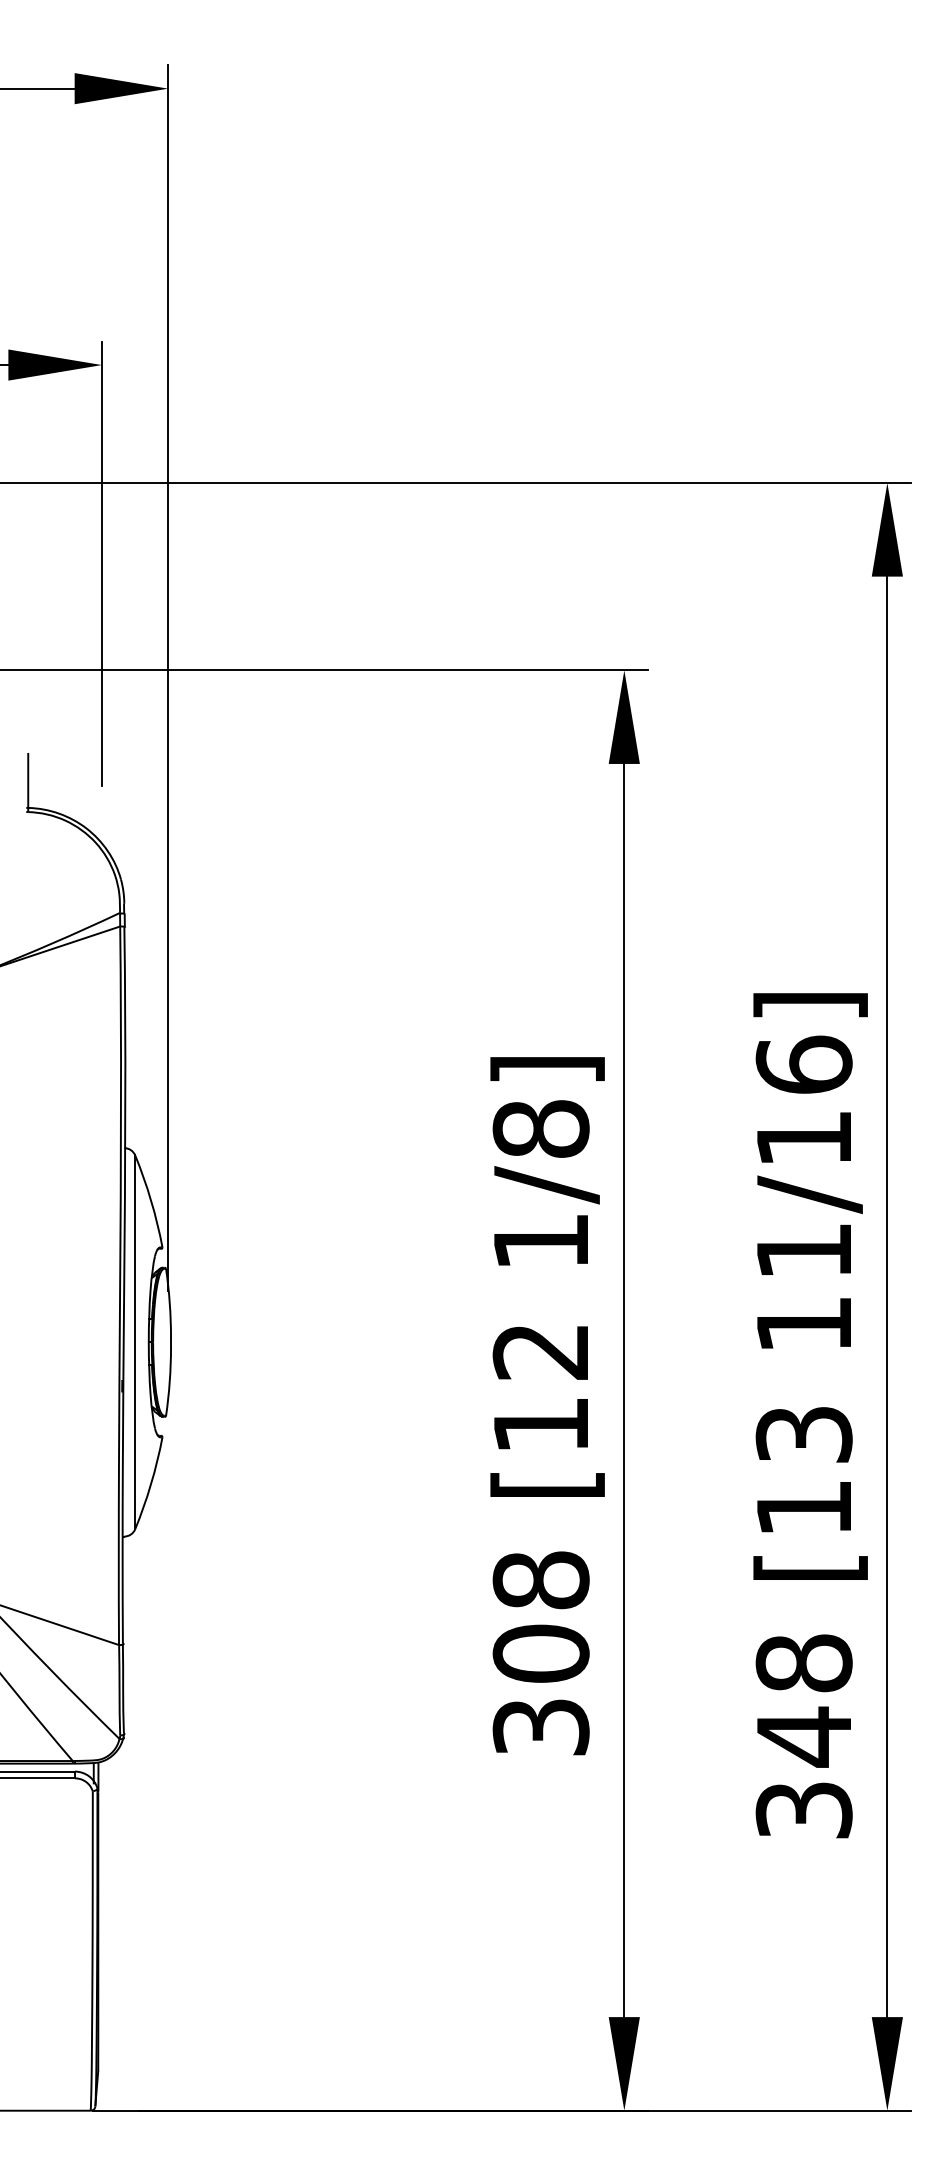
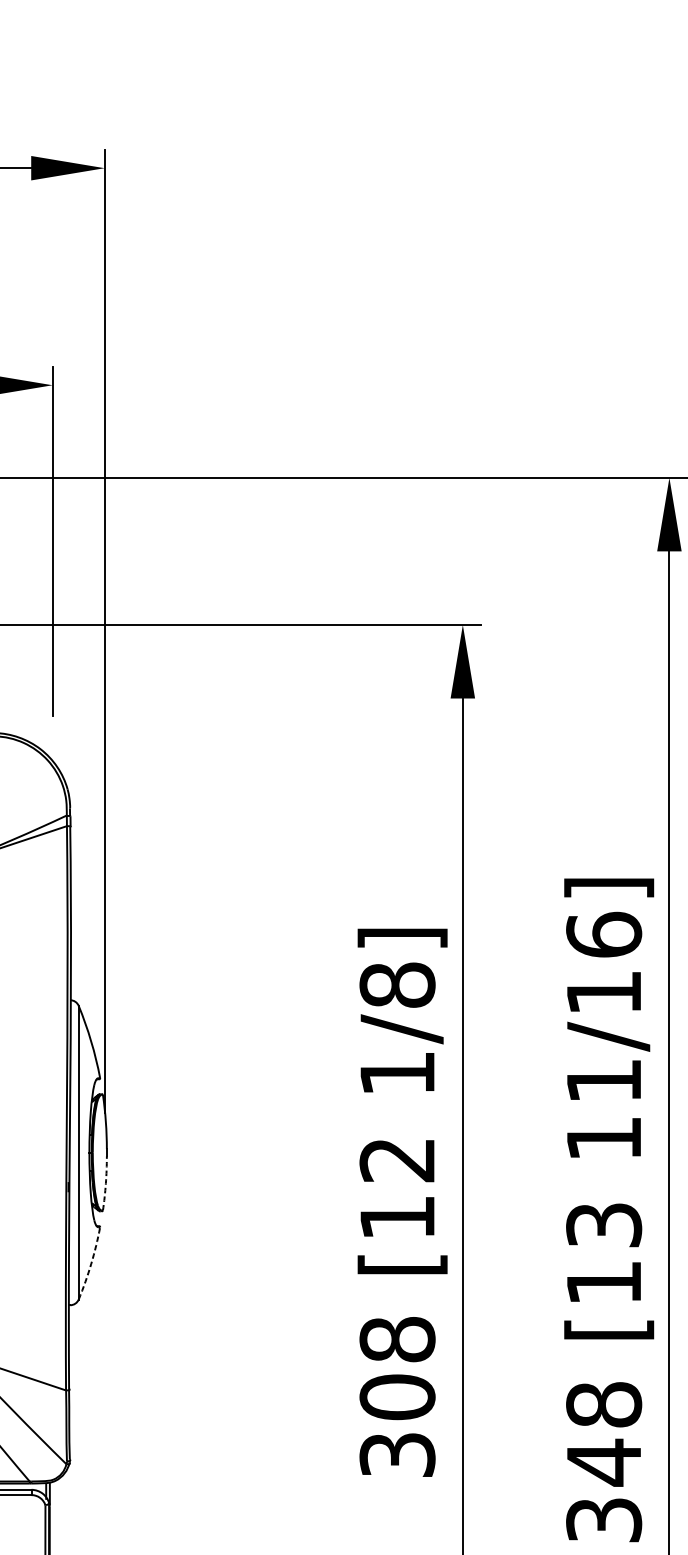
arc: (169, 1381) -> (105, 1183), solid -> dashed
arc: (151, 1484) -> (91, 1264), solid -> dashed

